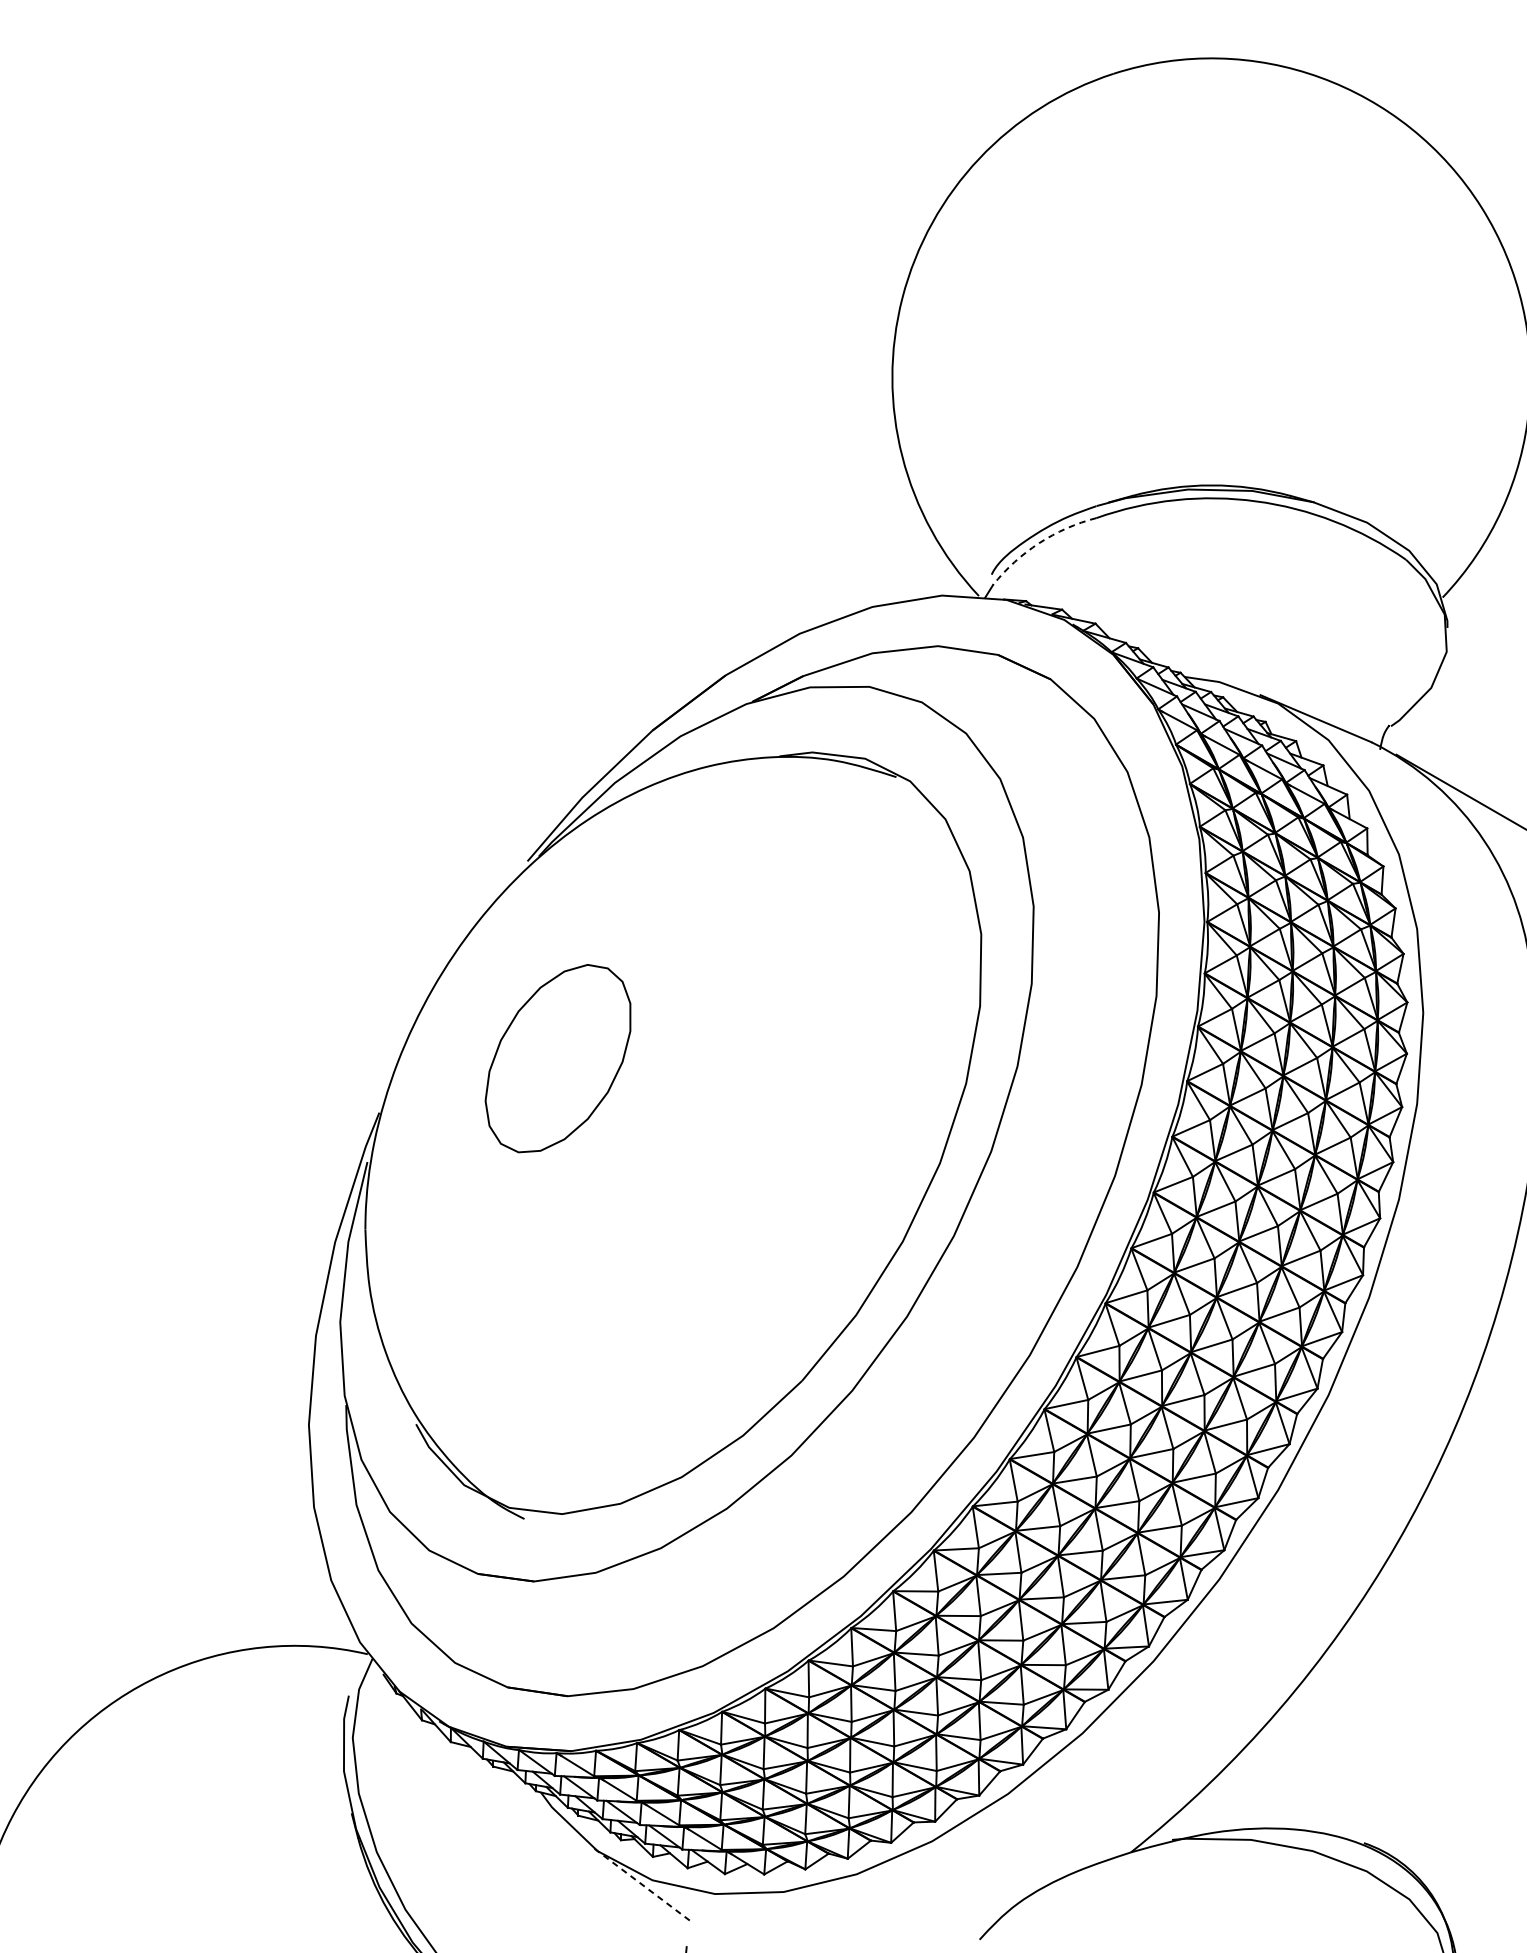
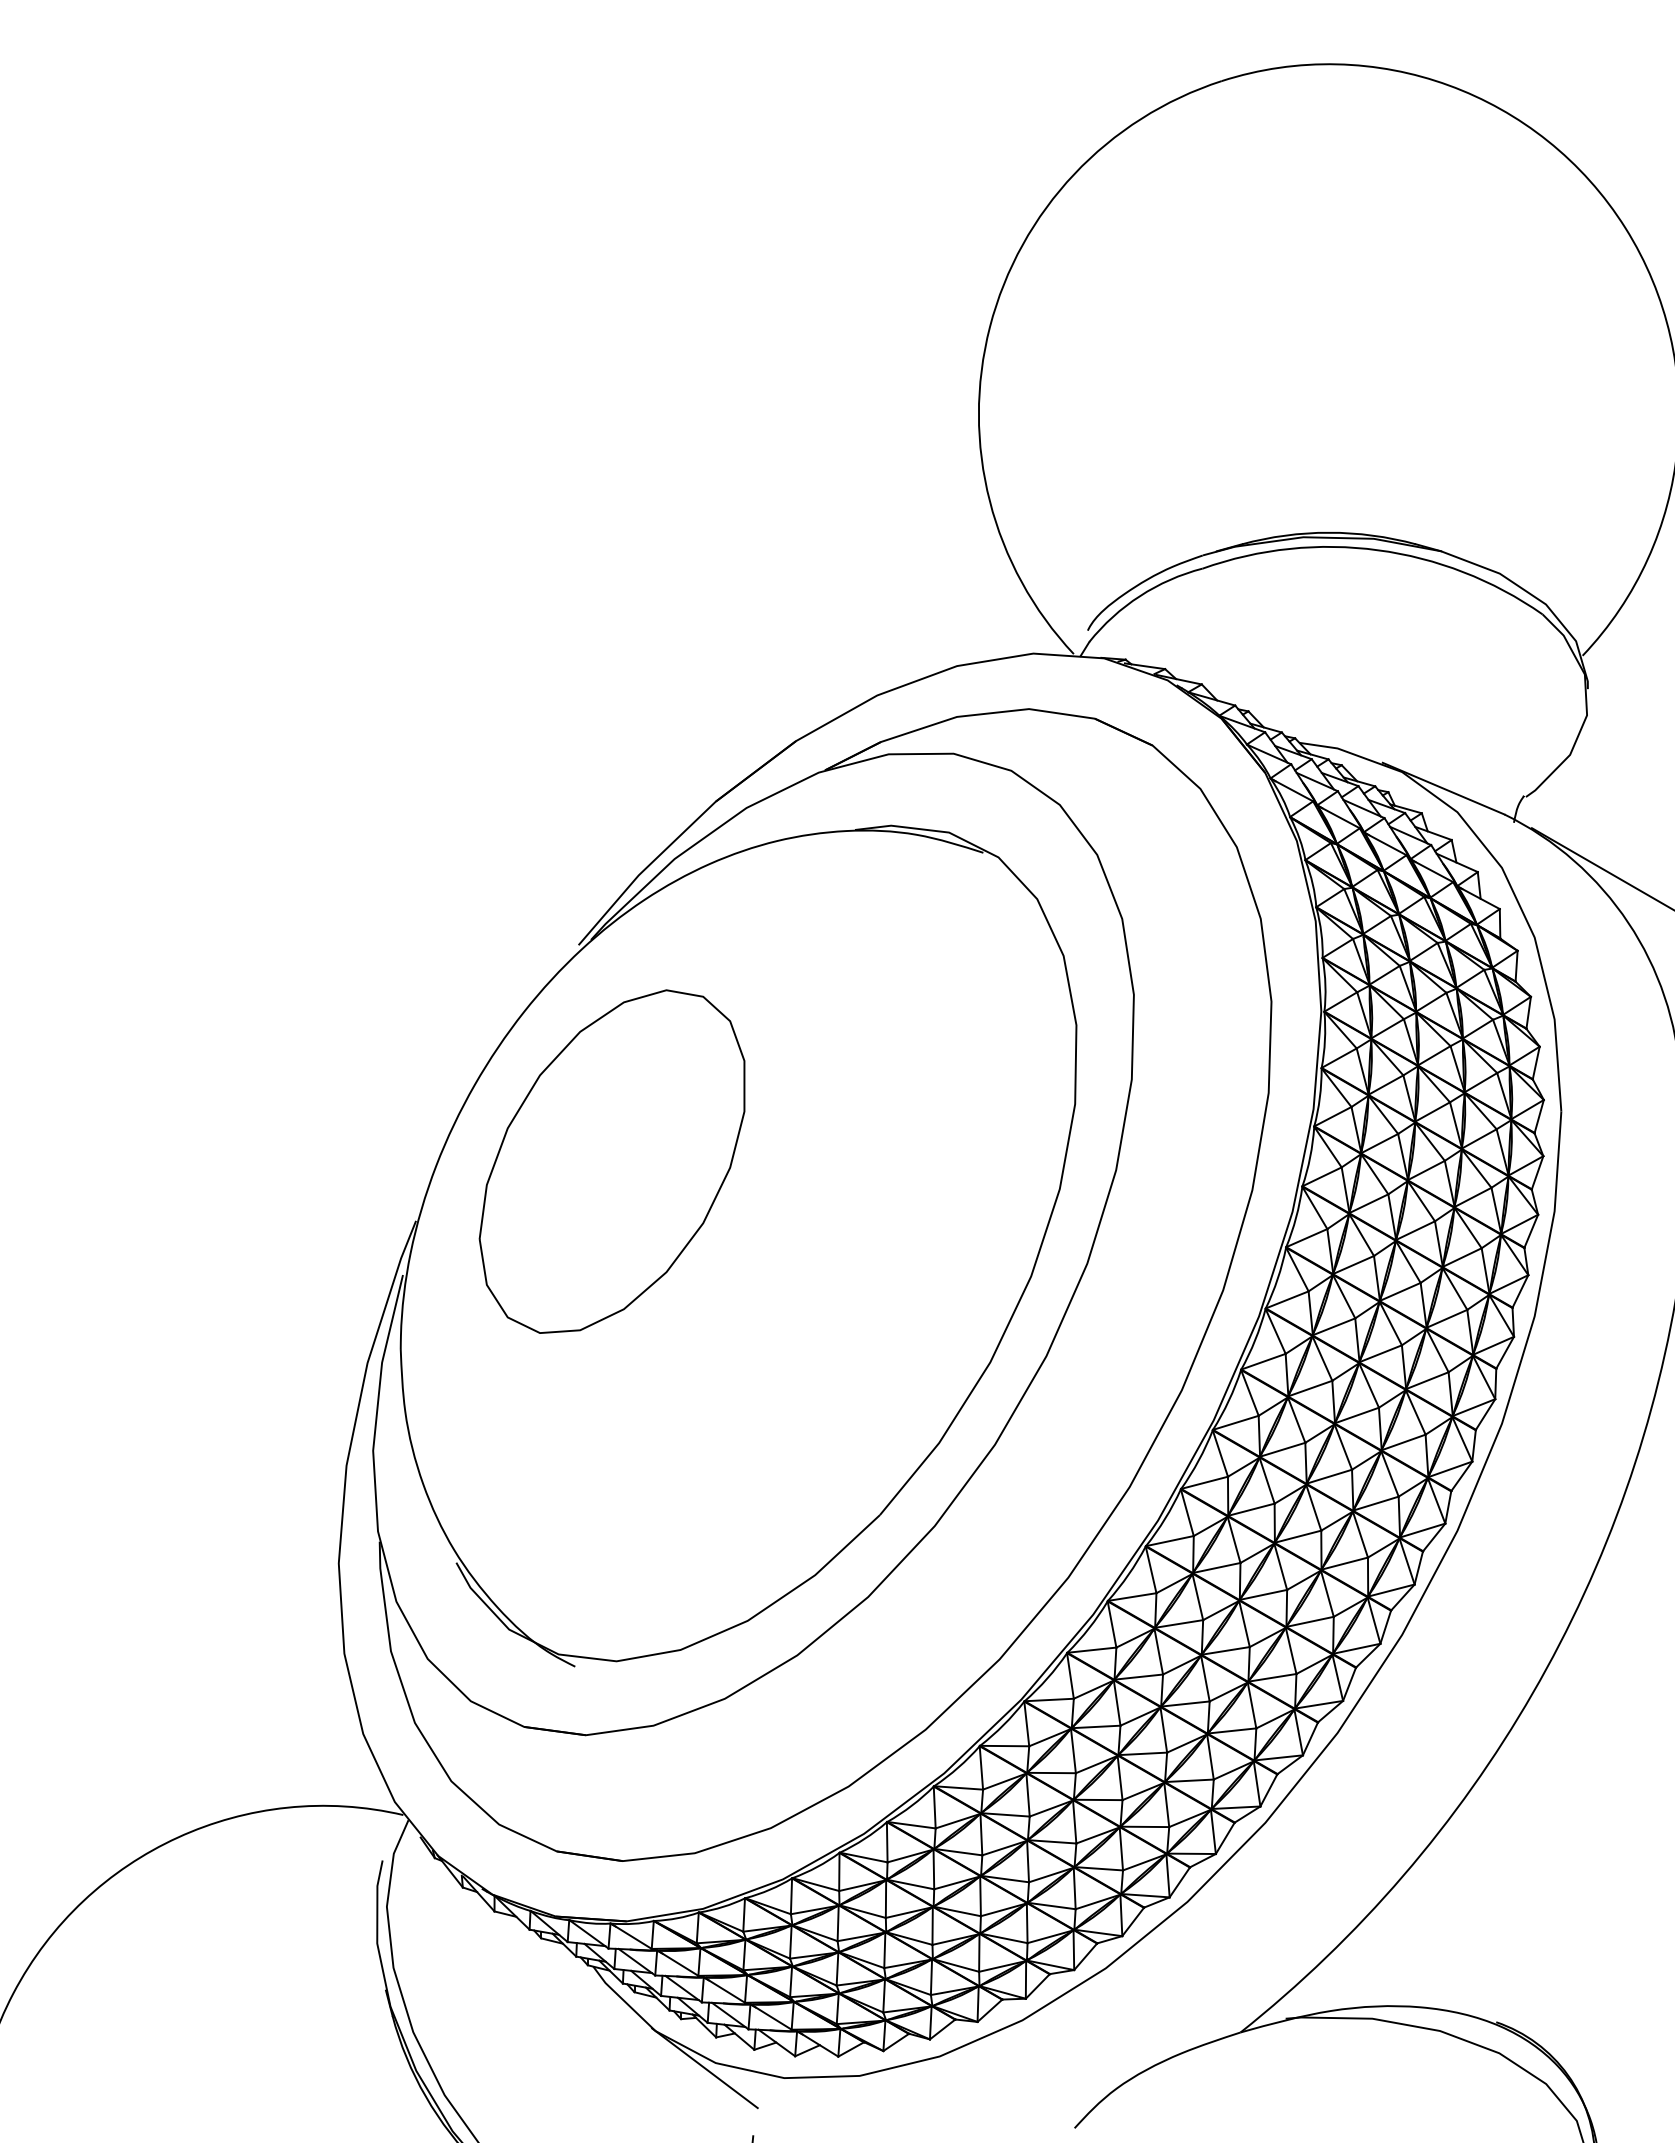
arc: (1039, 543) -> (1140, 596), dashed -> solid
part: (557, 1058) -> (611, 1161), size x1.67
line: (643, 1885) -> (705, 2068), dashed -> solid

